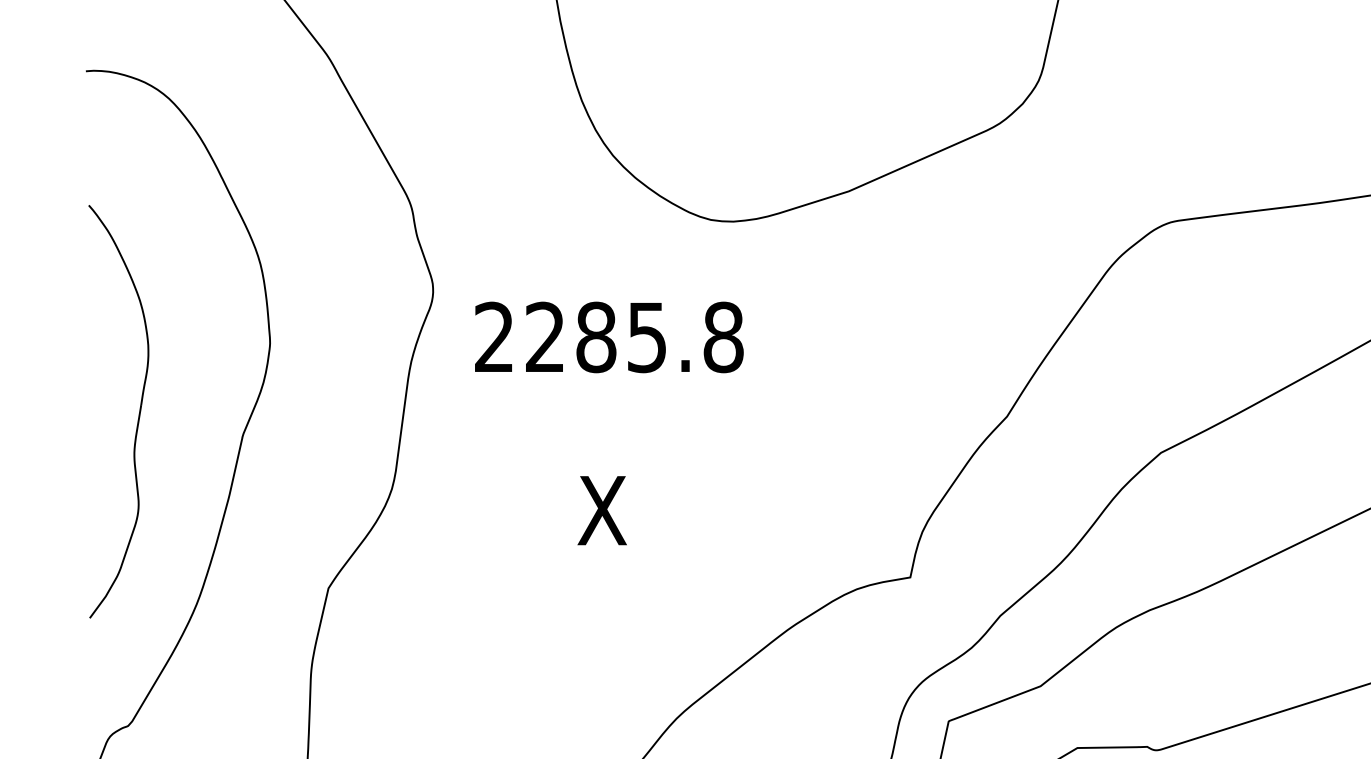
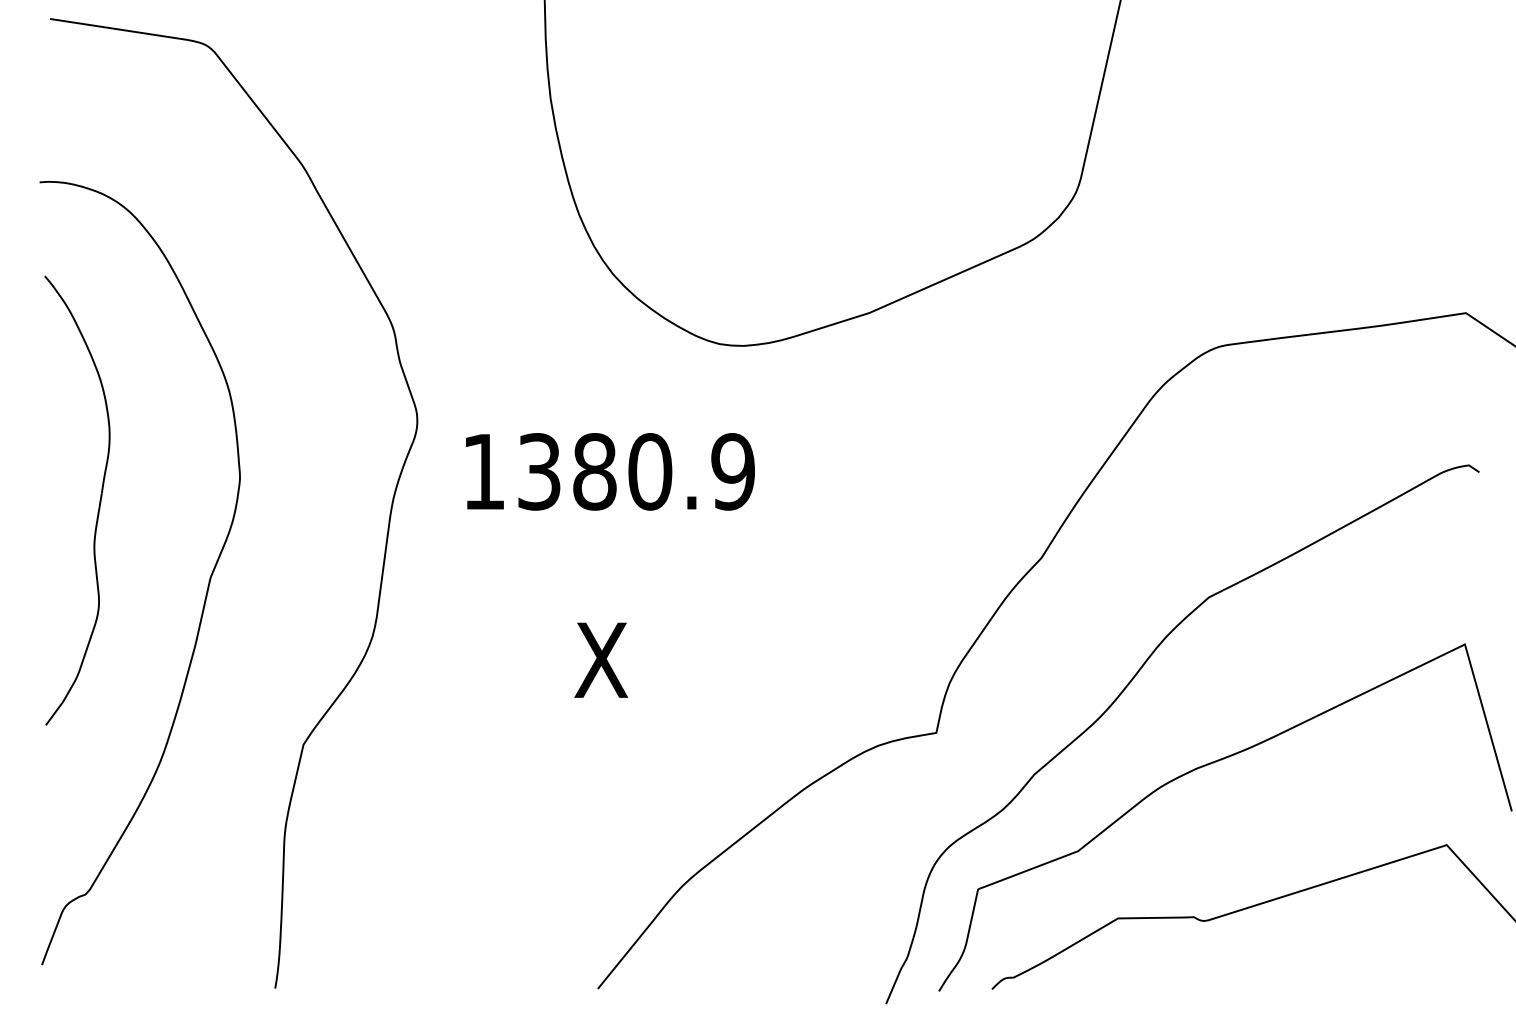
text: (608, 337) -> (608, 471), 2285.8 -> 1380.9
part: (138, 416) -> (98, 505), moved

